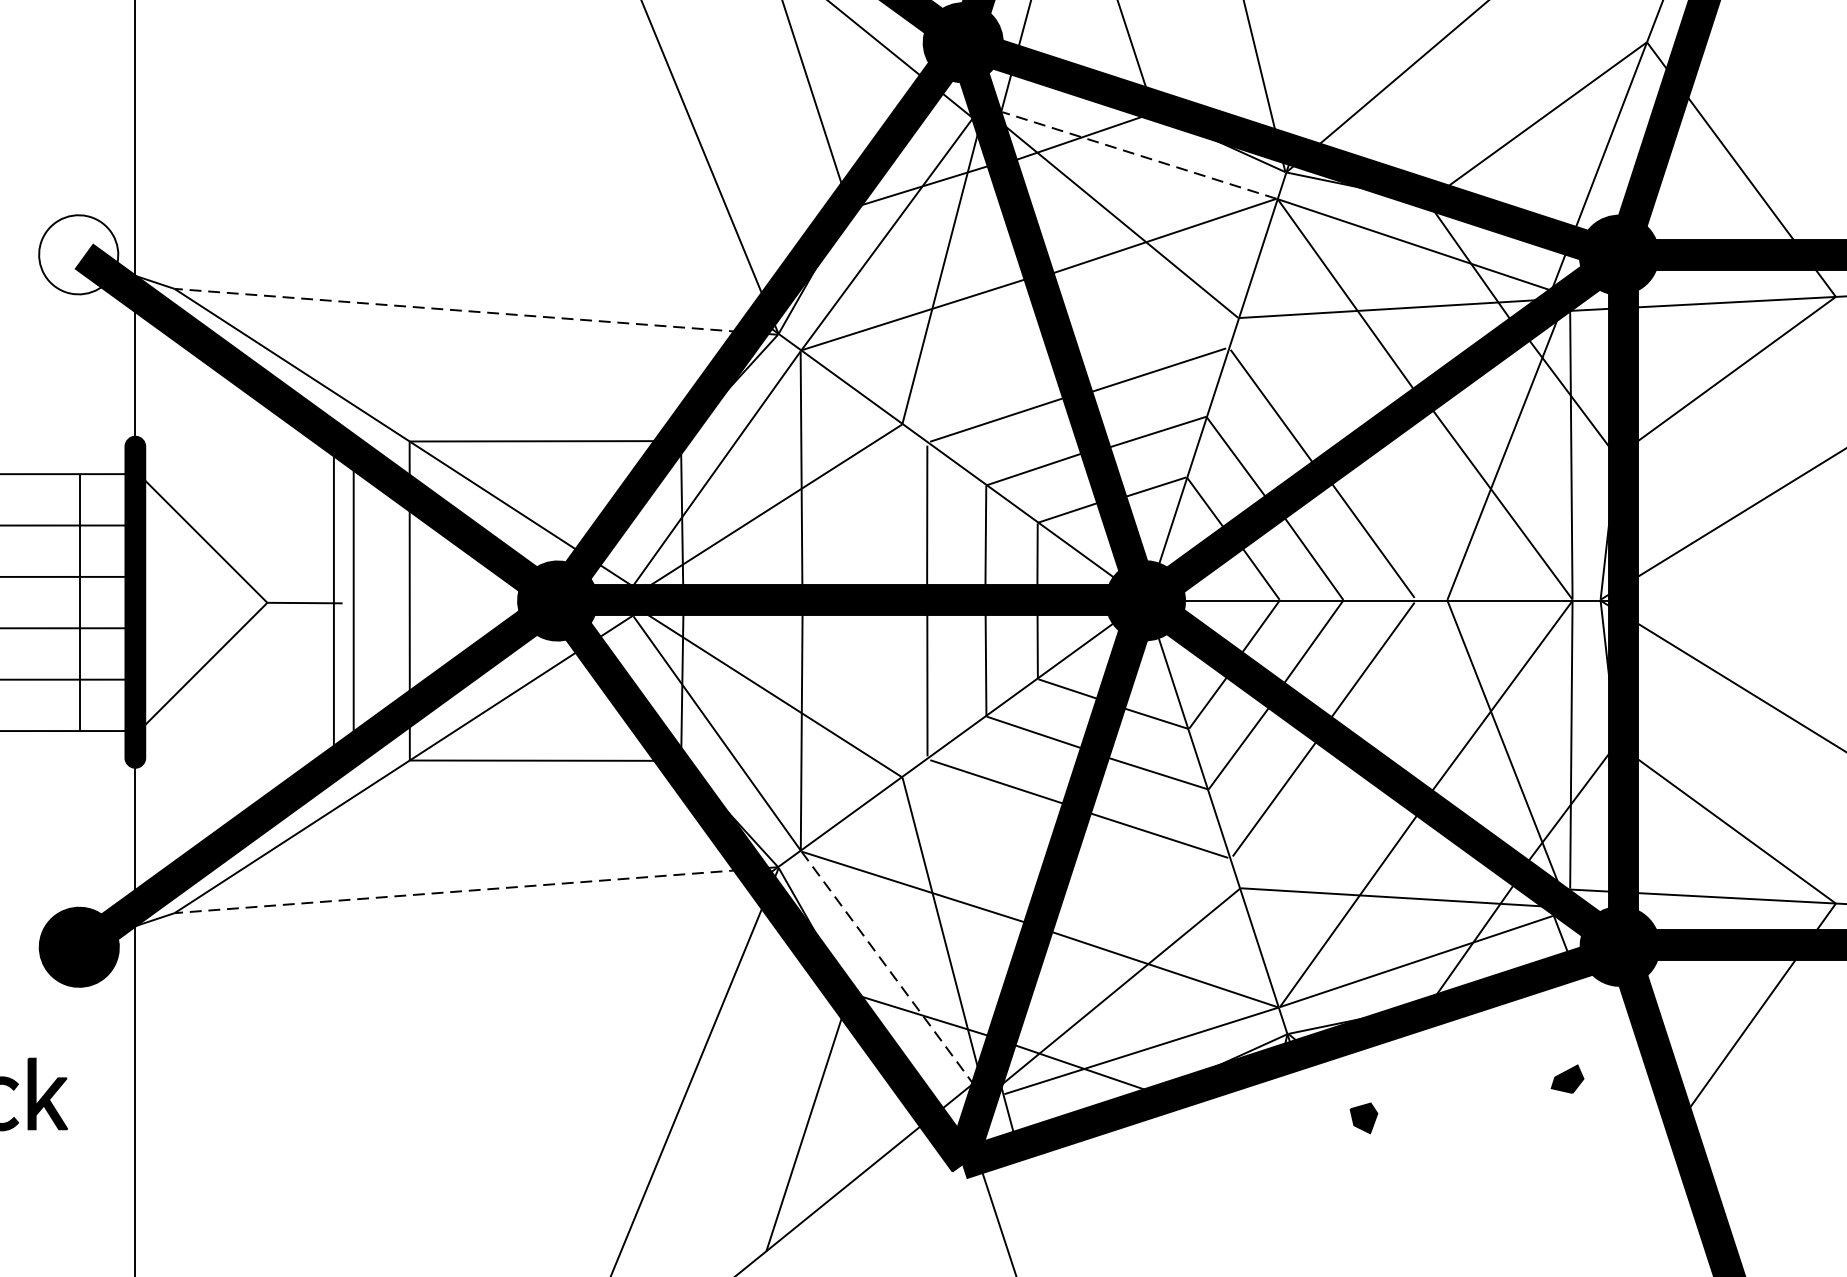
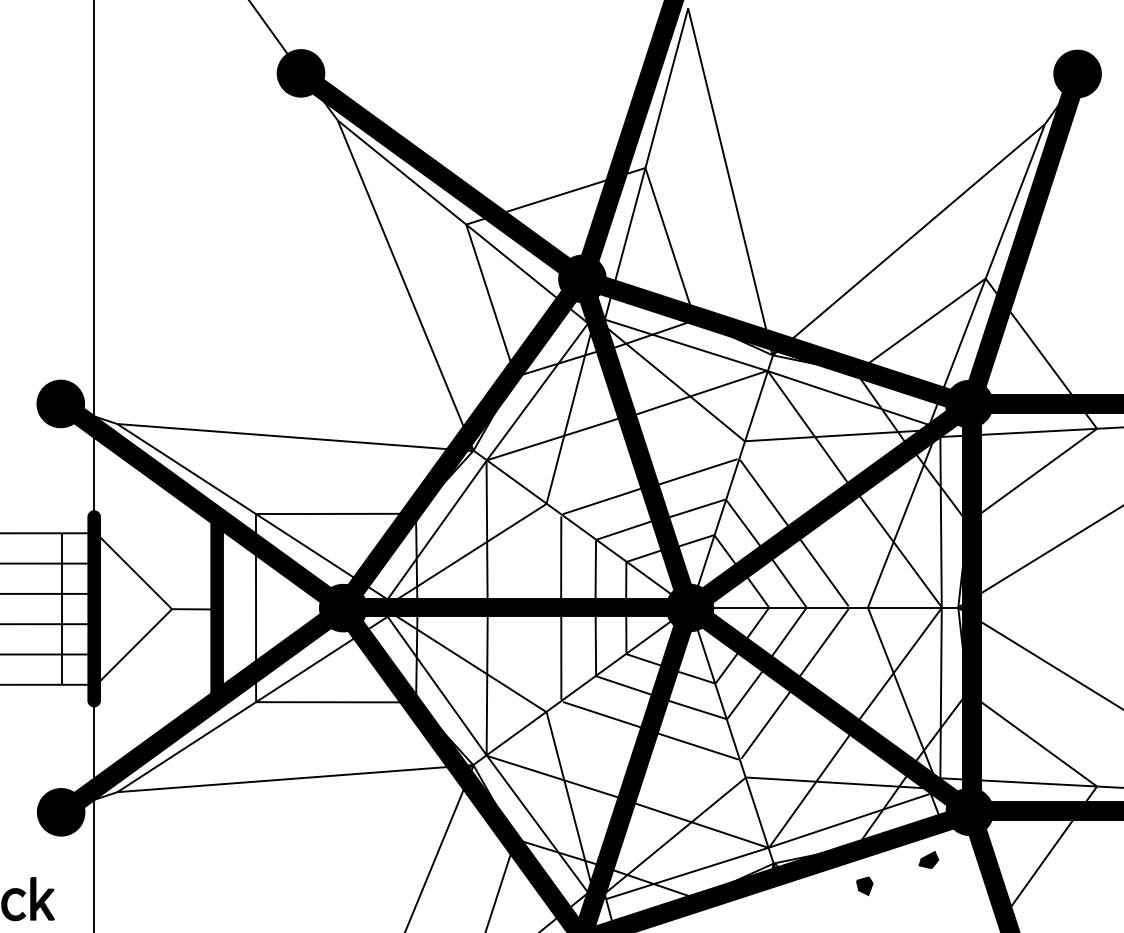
line: (1139, 155) -> (686, 345), dashed -> solid
fill: (78, 254) -> (60, 403), added
line: (474, 311) -> (294, 437), dashed -> solid
fill: (342, 599) -> (216, 607), added
line: (474, 889) -> (294, 778), dashed -> solid
line: (887, 967) -> (537, 824), dashed -> solid
part: (1567, 1078) -> (928, 859), moved
part: (1363, 1117) -> (864, 885), moved

